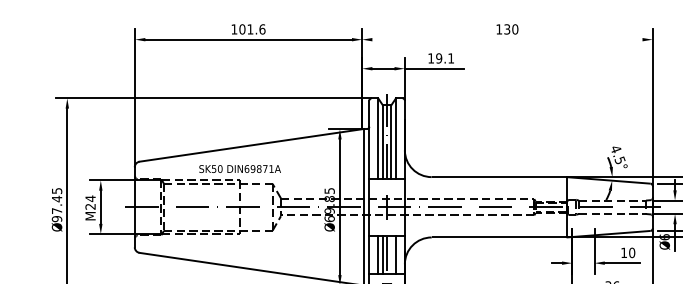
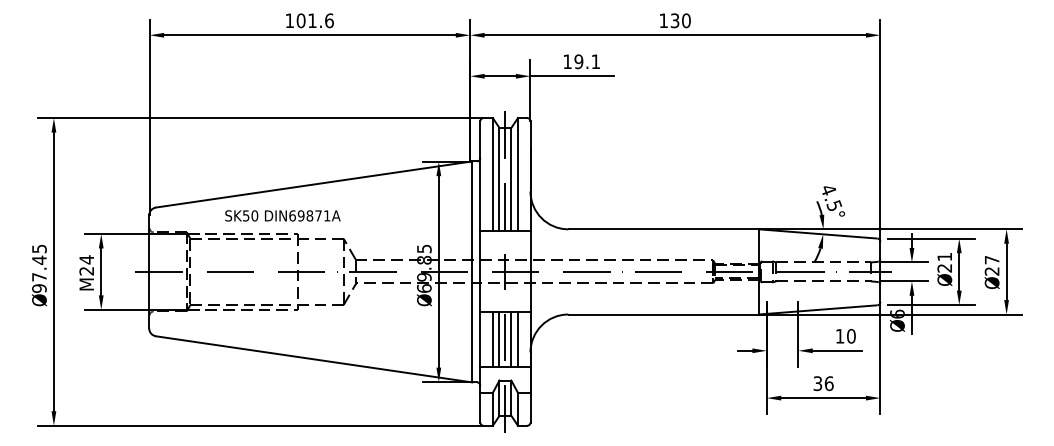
line: (506, 39) -> (674, 35), added
text: (239, 168) -> (282, 215), moved
line: (391, 255) -> (511, 339), added

